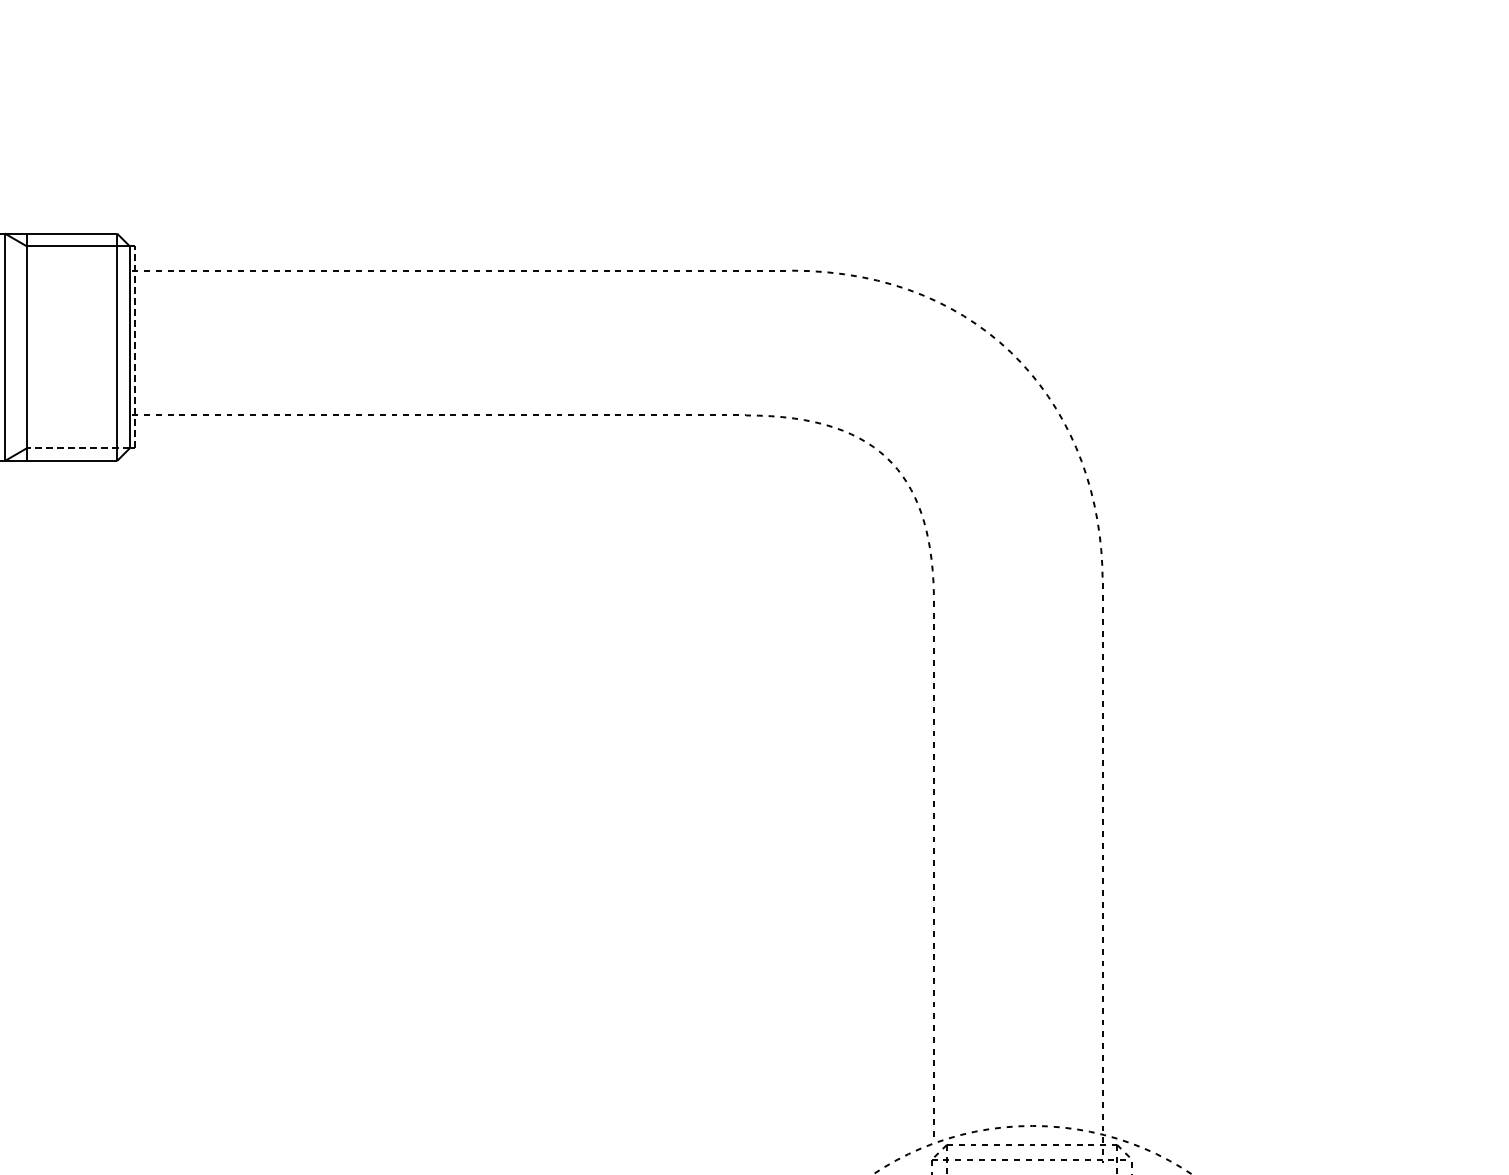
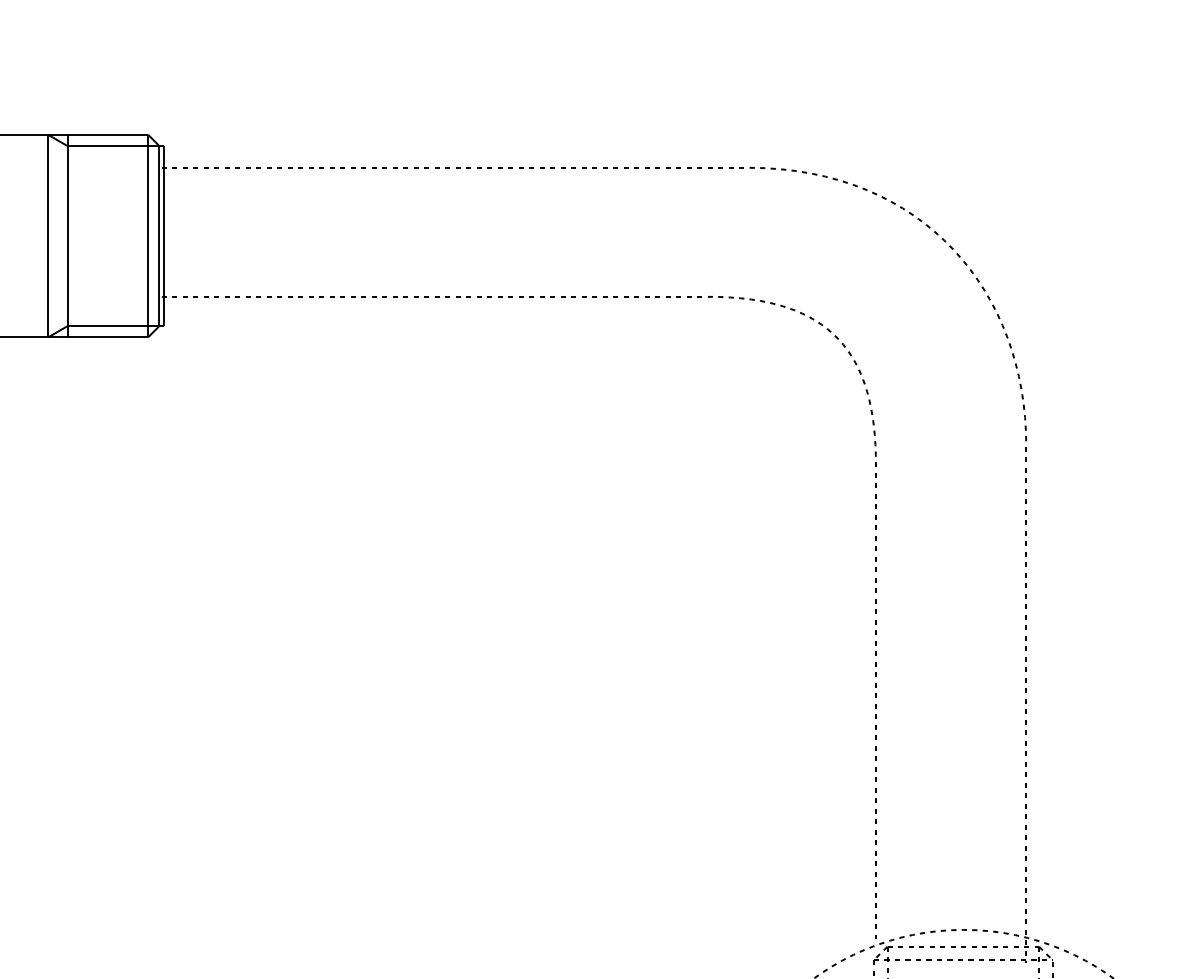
line: (135, 346) -> (164, 235), dashed -> solid
line: (78, 448) -> (113, 326), dashed -> solid

